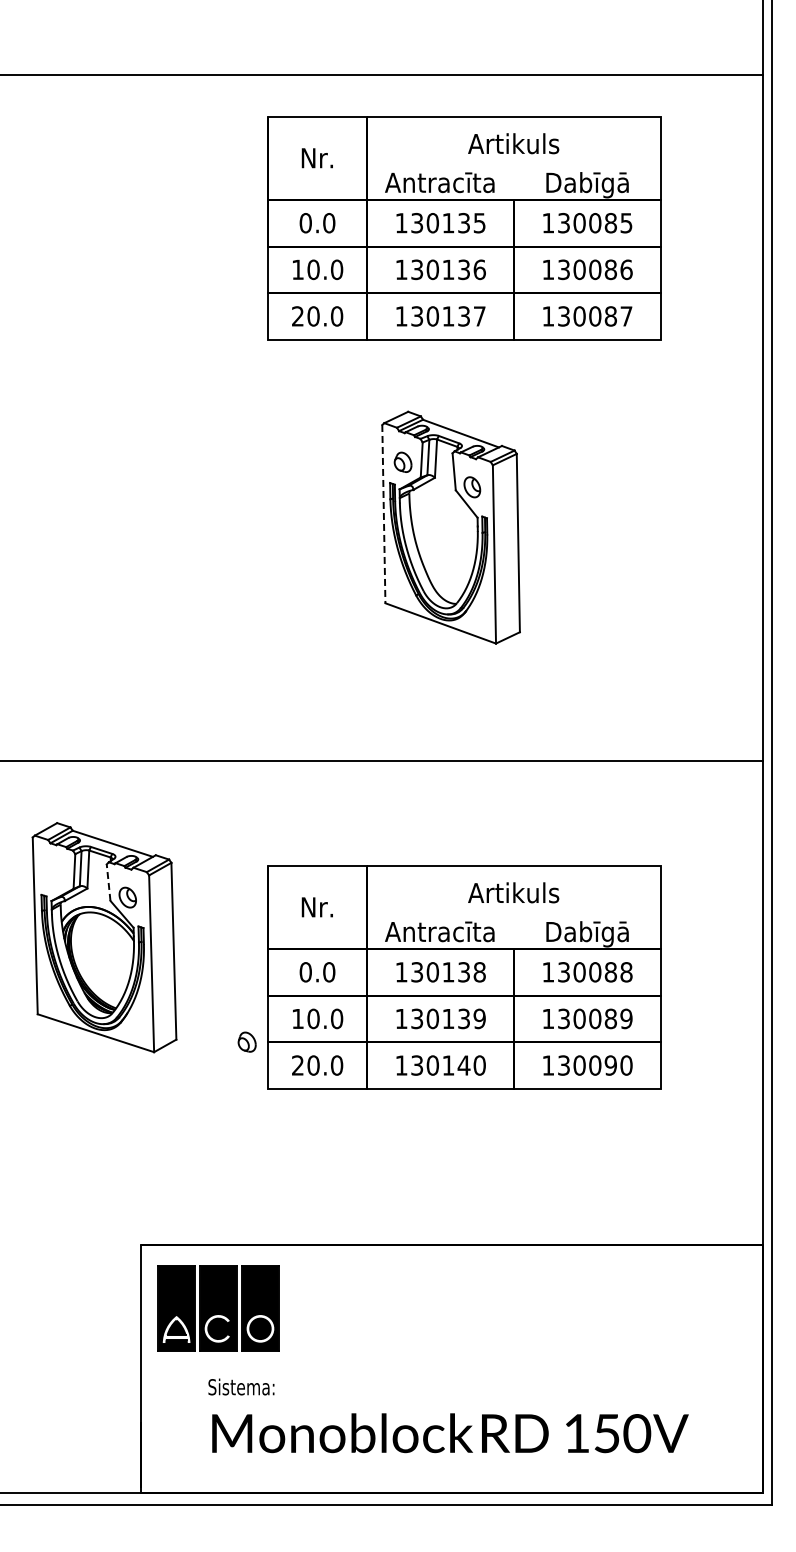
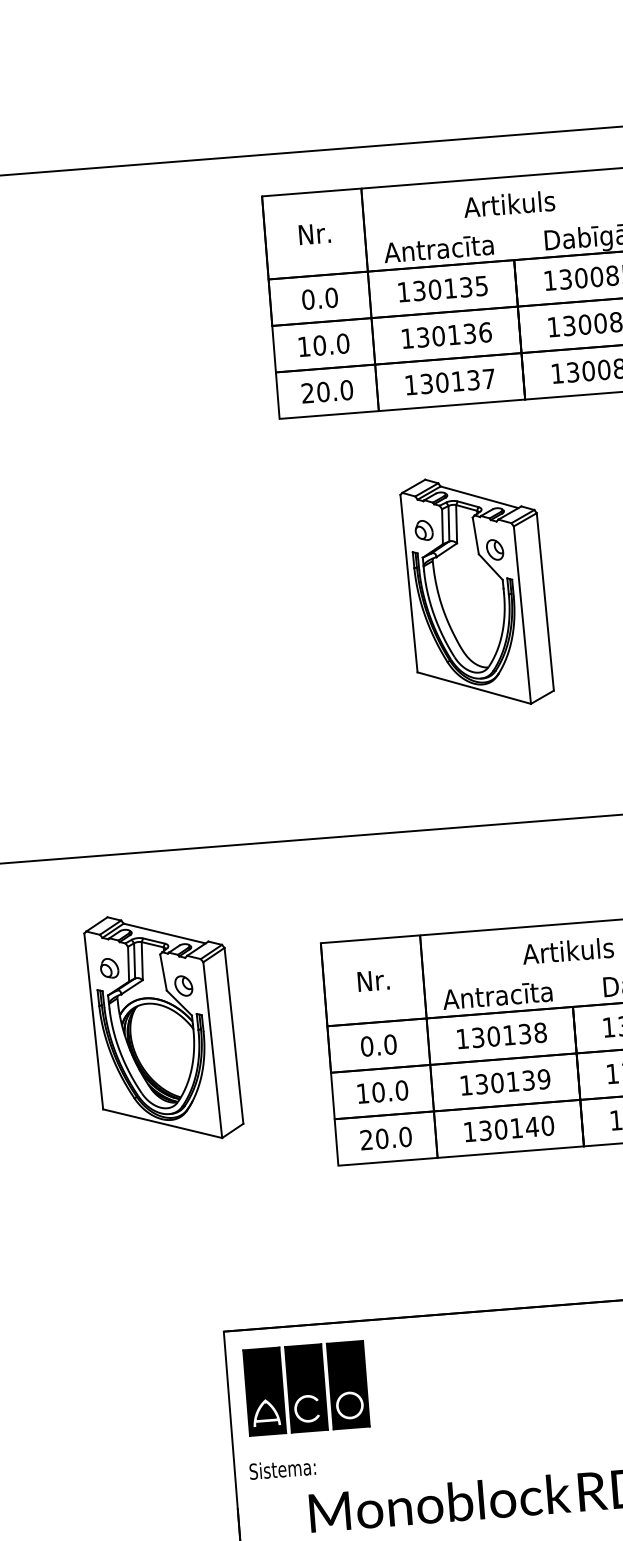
line: (383, 514) -> (408, 584), dashed -> solid
line: (108, 882) -> (163, 972), dashed -> solid
part: (246, 1041) -> (108, 967), moved
text: (241, 1386) -> (282, 1468), moved

